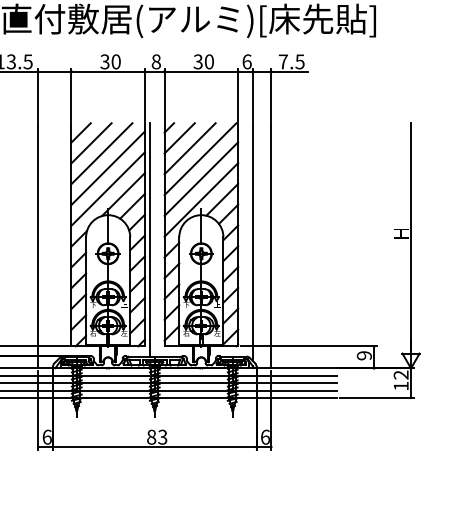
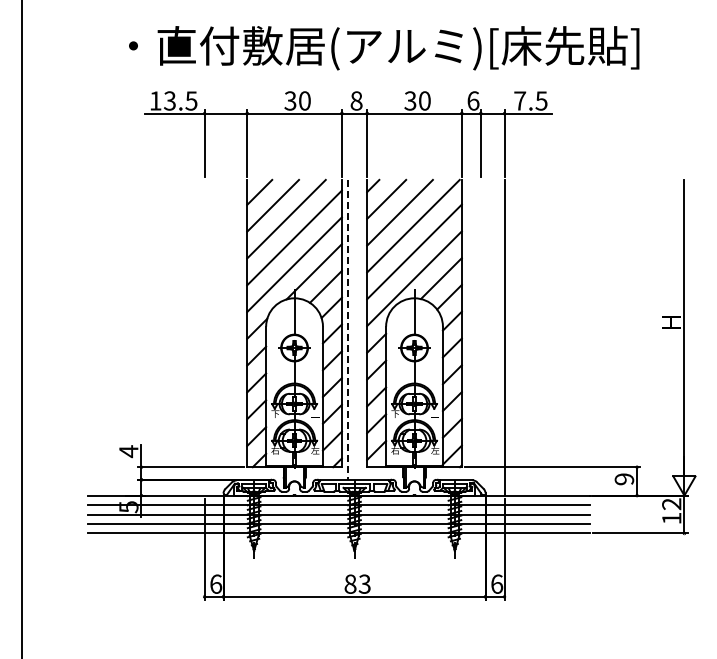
line: (150, 240) -> (348, 330), solid -> dashed
line: (252, 241) -> (480, 332), removed
line: (38, 245) -> (204, 337), removed

